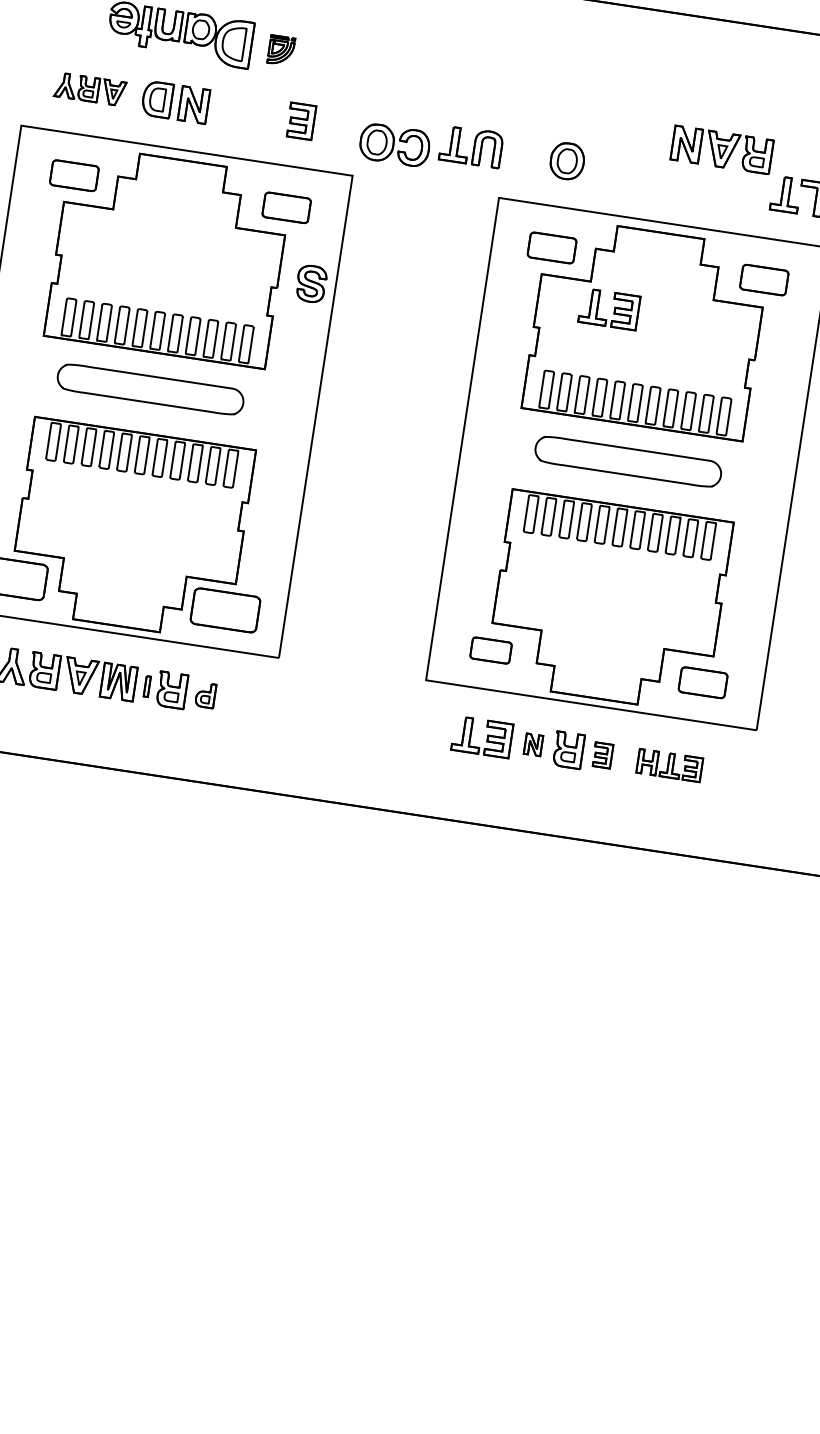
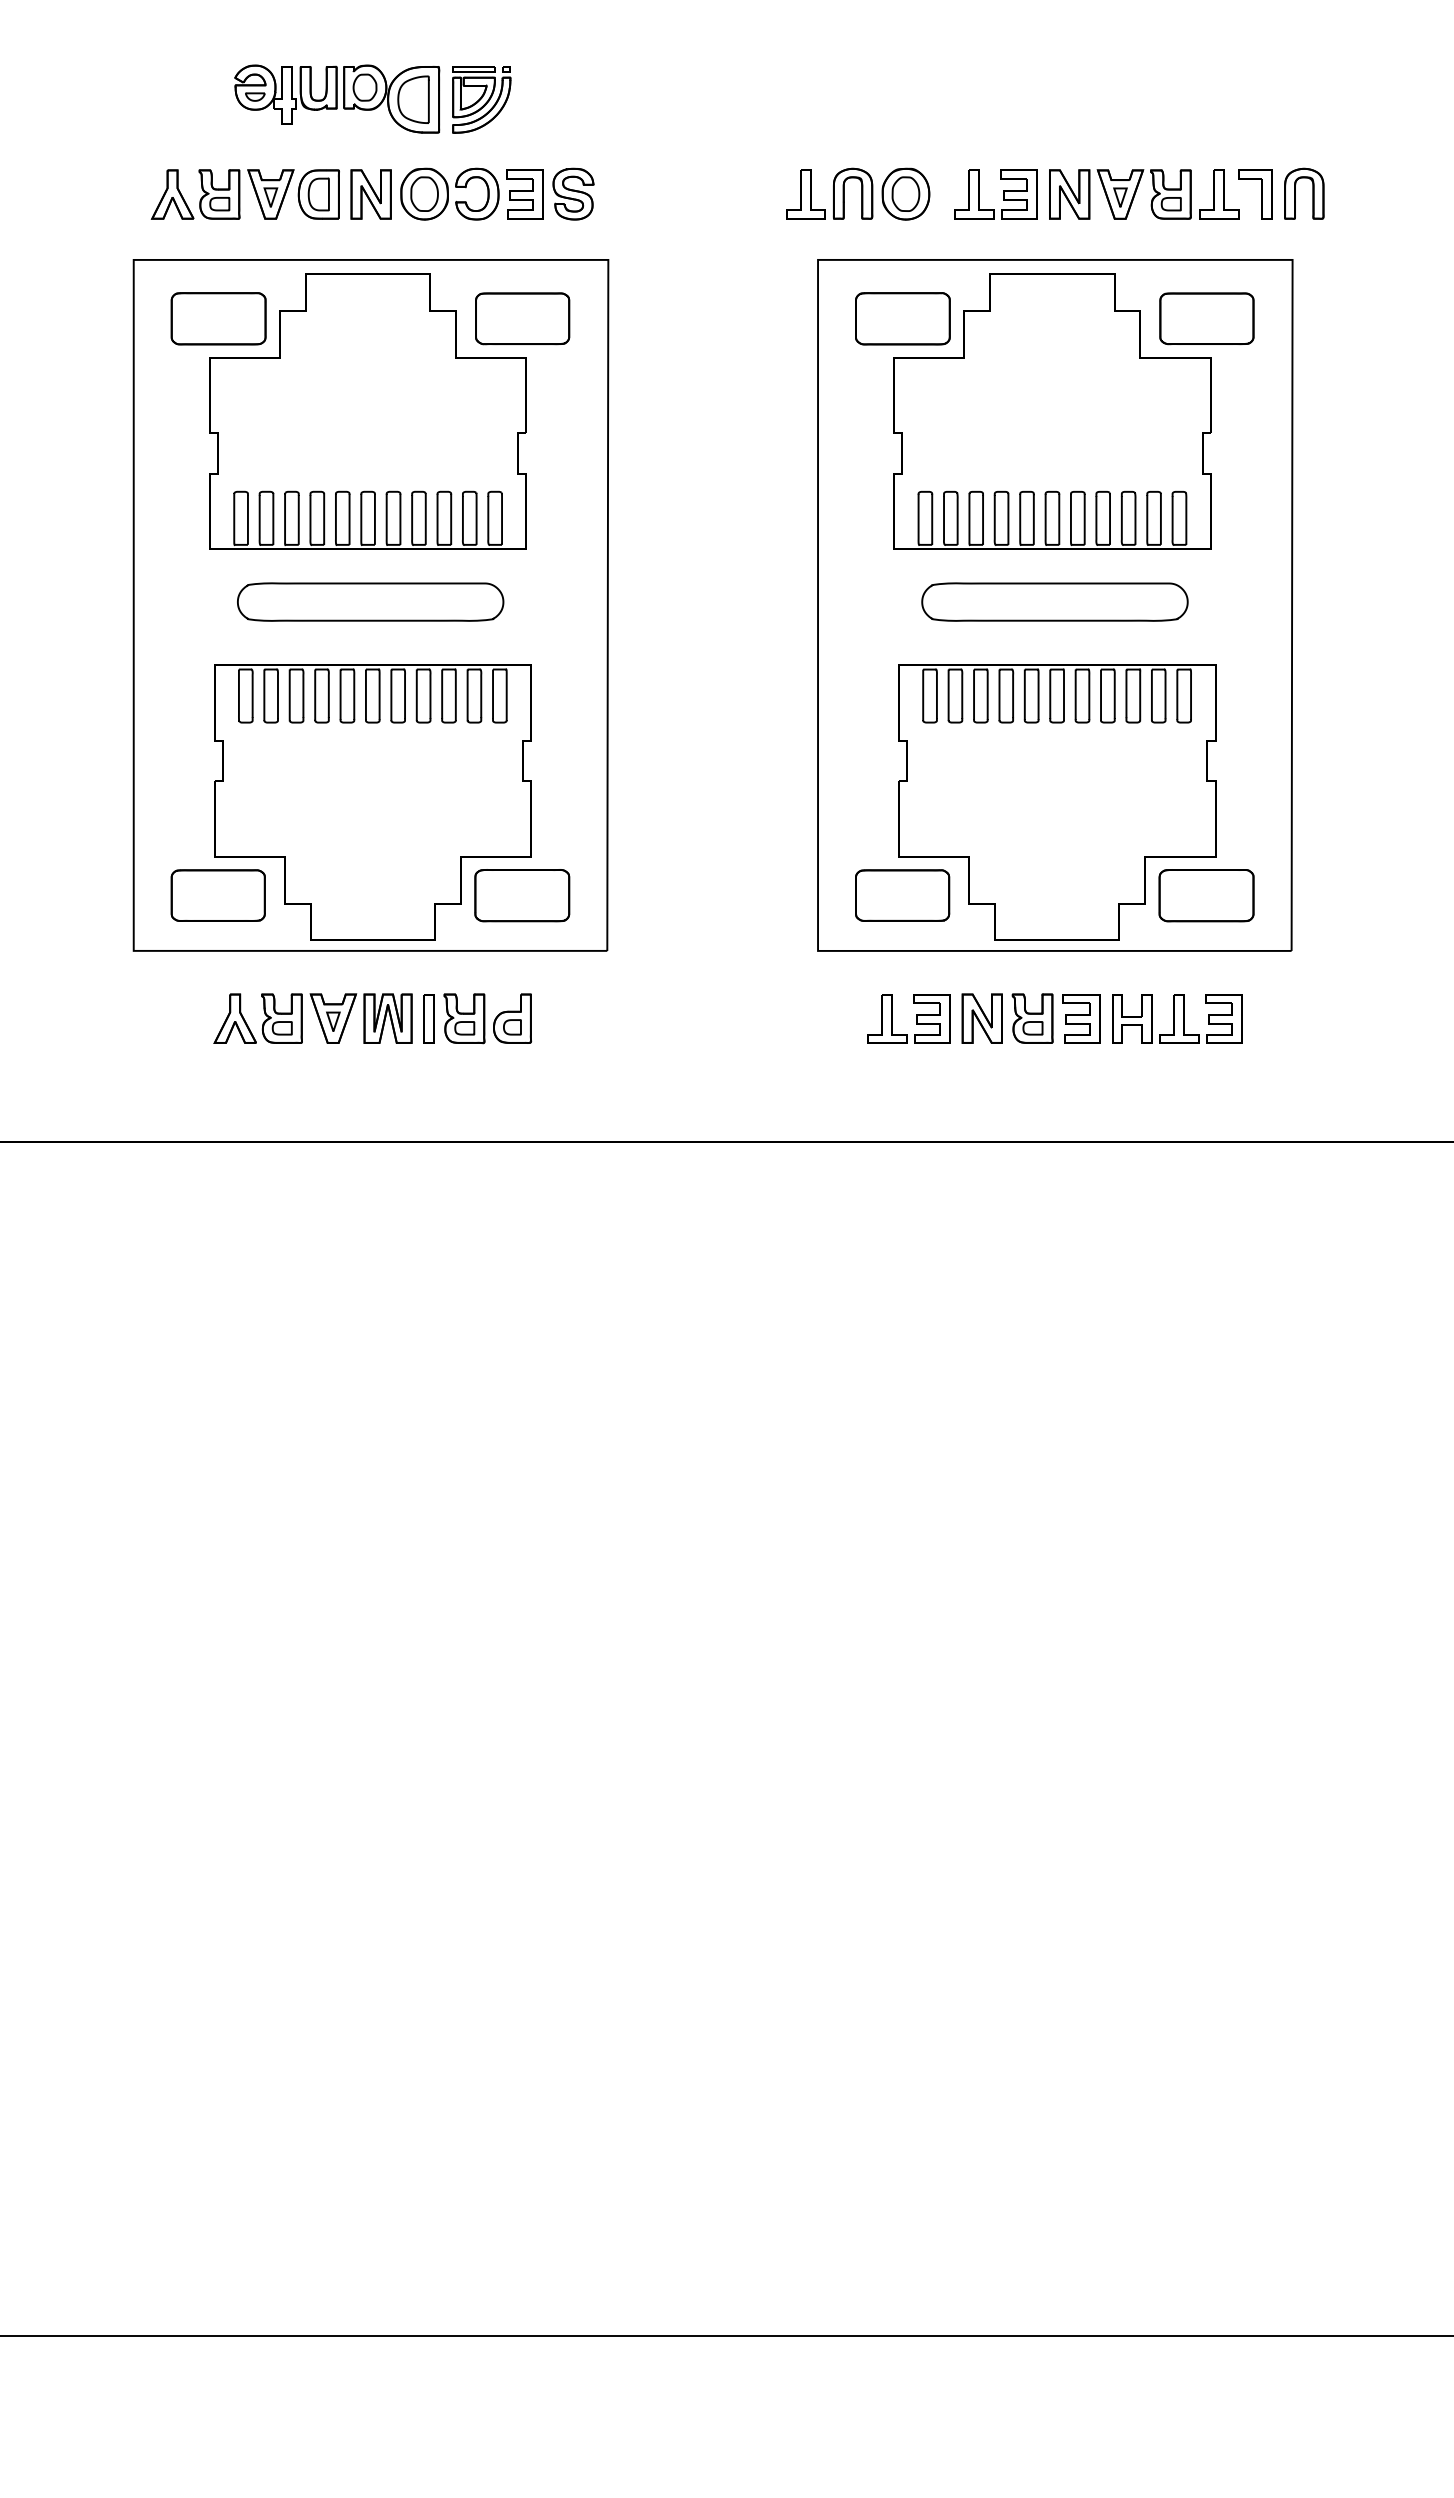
part: (281, 50) -> (481, 99), size x1.67
part: (90, 89) -> (222, 194), size x1.43
part: (394, 144) -> (449, 193), moved
part: (471, 146) -> (829, 193), moved
part: (722, 149) -> (1120, 194), moved
part: (74, 175) -> (218, 318), size x1.43
part: (286, 207) -> (522, 318), size x1.43
part: (551, 247) -> (902, 318), size x1.43
part: (764, 279) -> (1206, 318), size x1.43
part: (311, 283) -> (573, 193), moved
part: (614, 310) -> (1003, 194), moved
part: (490, 650) -> (902, 895), size x1.67
part: (703, 682) -> (1206, 895), size x1.43
part: (147, 686) -> (428, 1018), size x1.67
part: (205, 695) -> (512, 1018), size x1.43
part: (533, 744) -> (981, 1018), size x1.67
part: (602, 755) -> (1081, 1018), size x1.43
part: (669, 765) -> (1177, 1018), size x1.43

